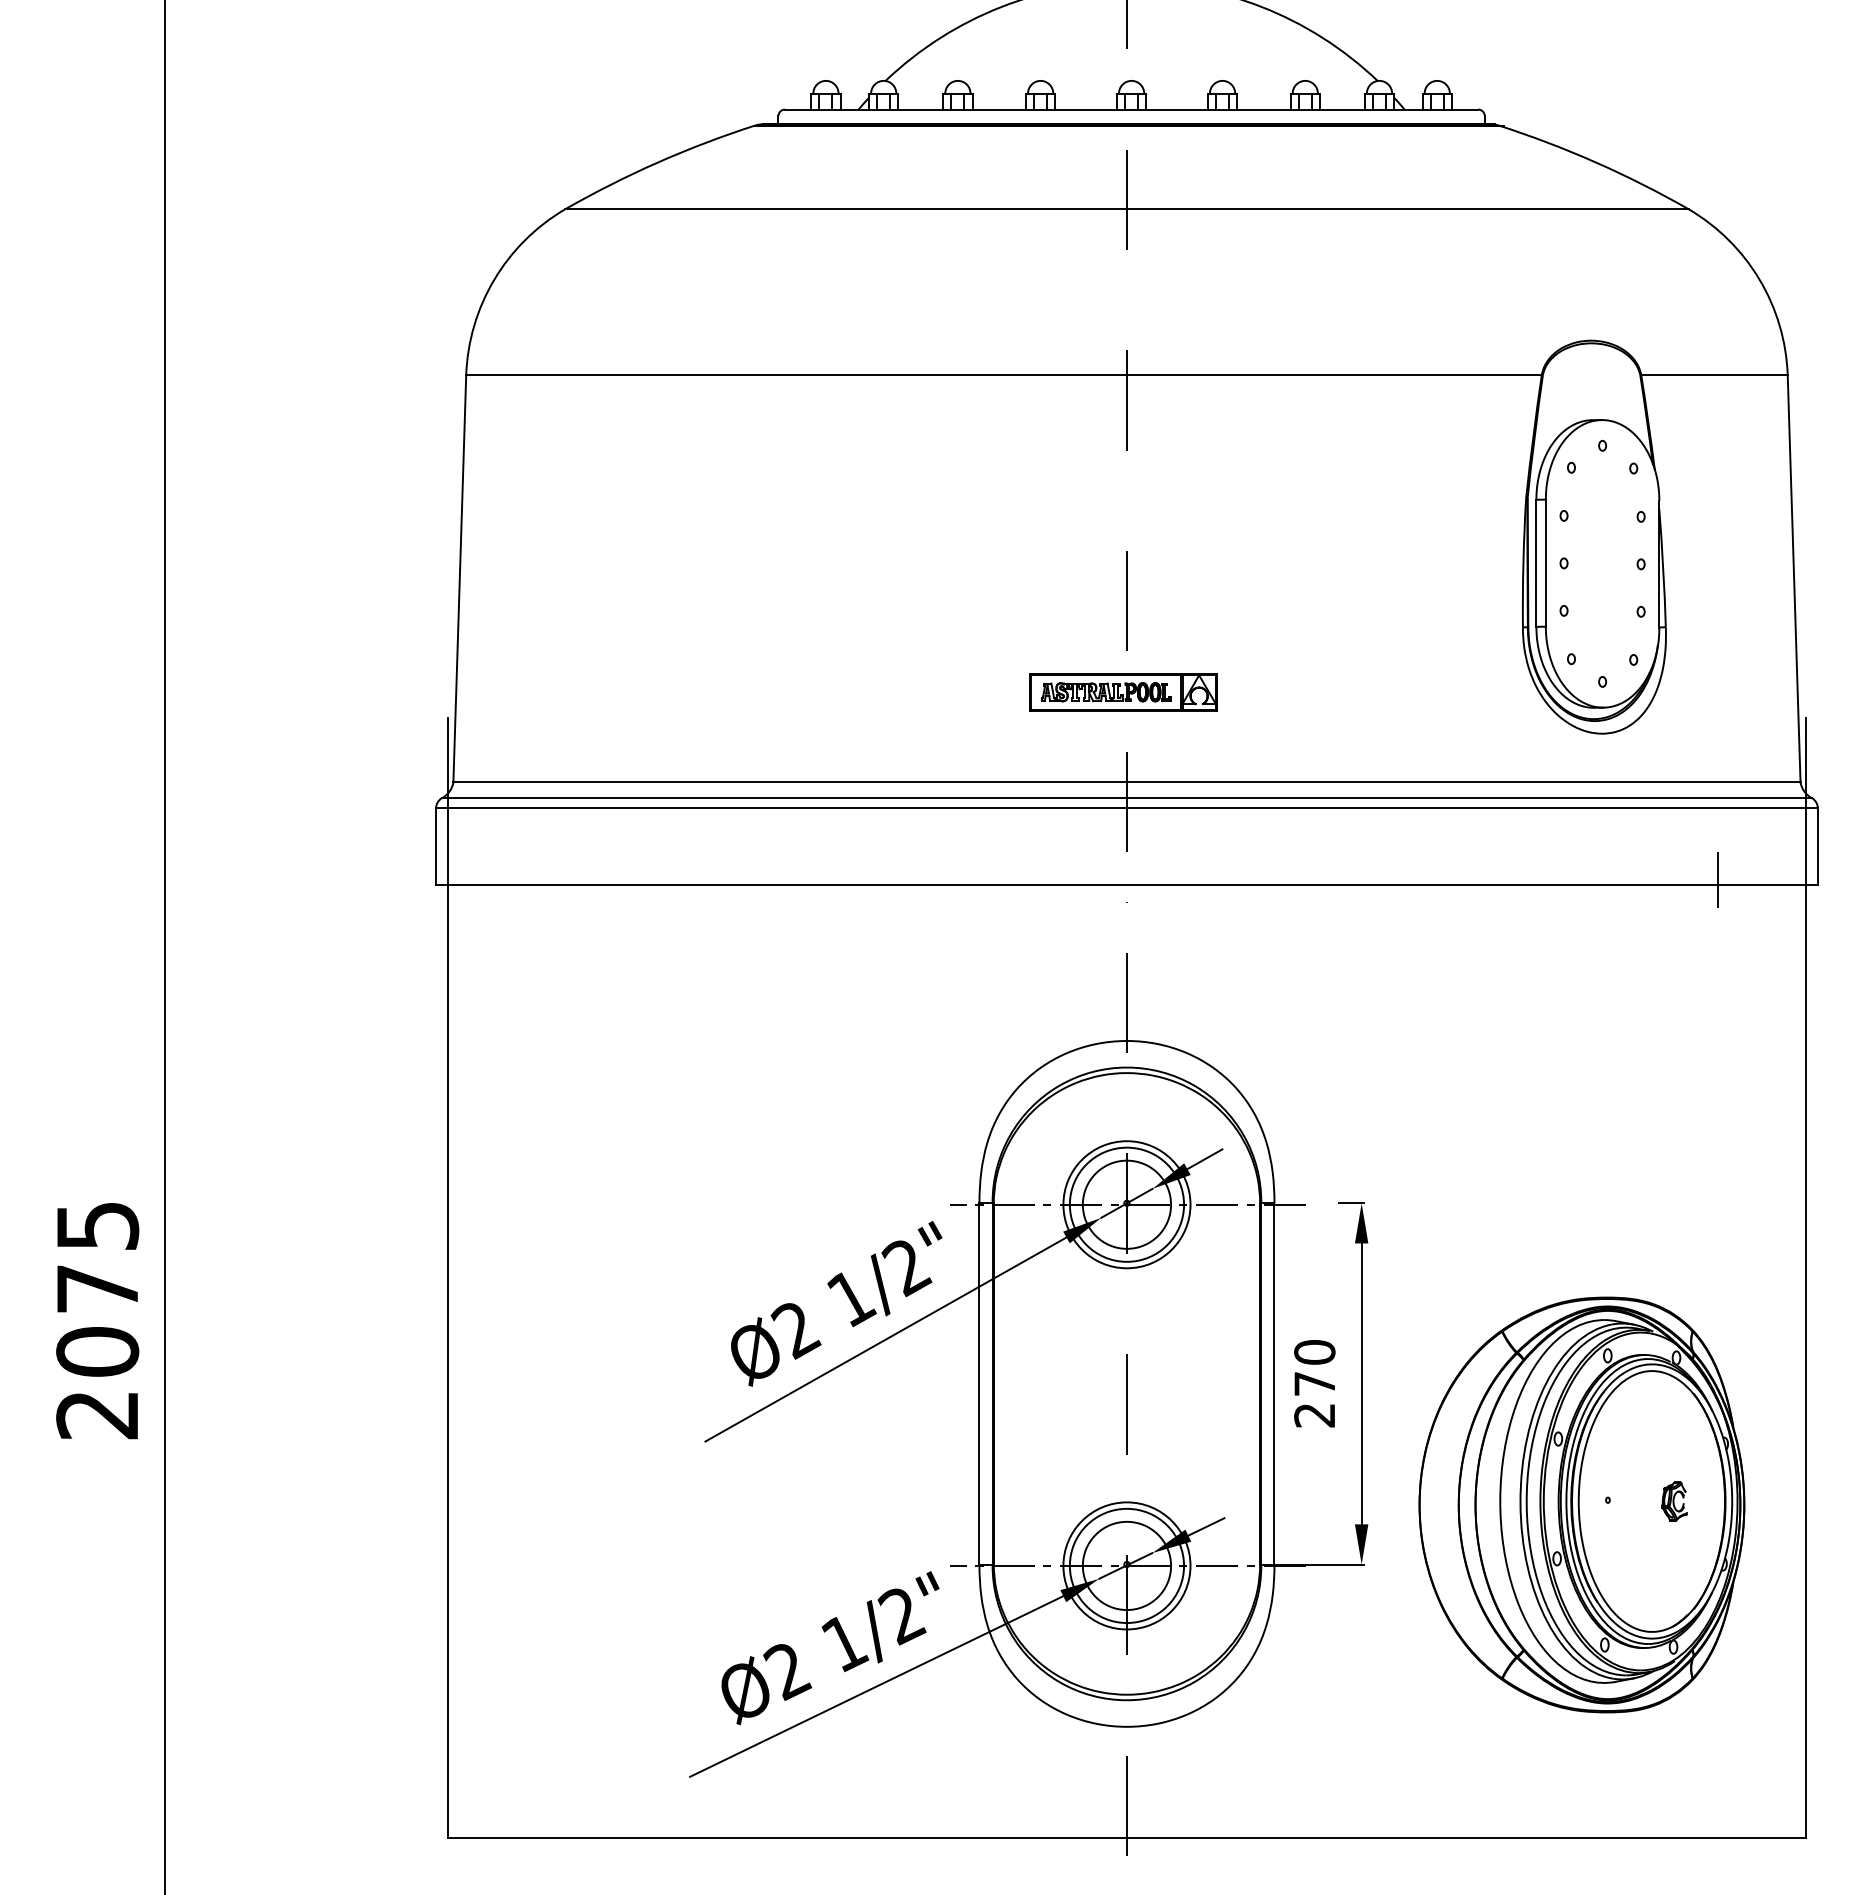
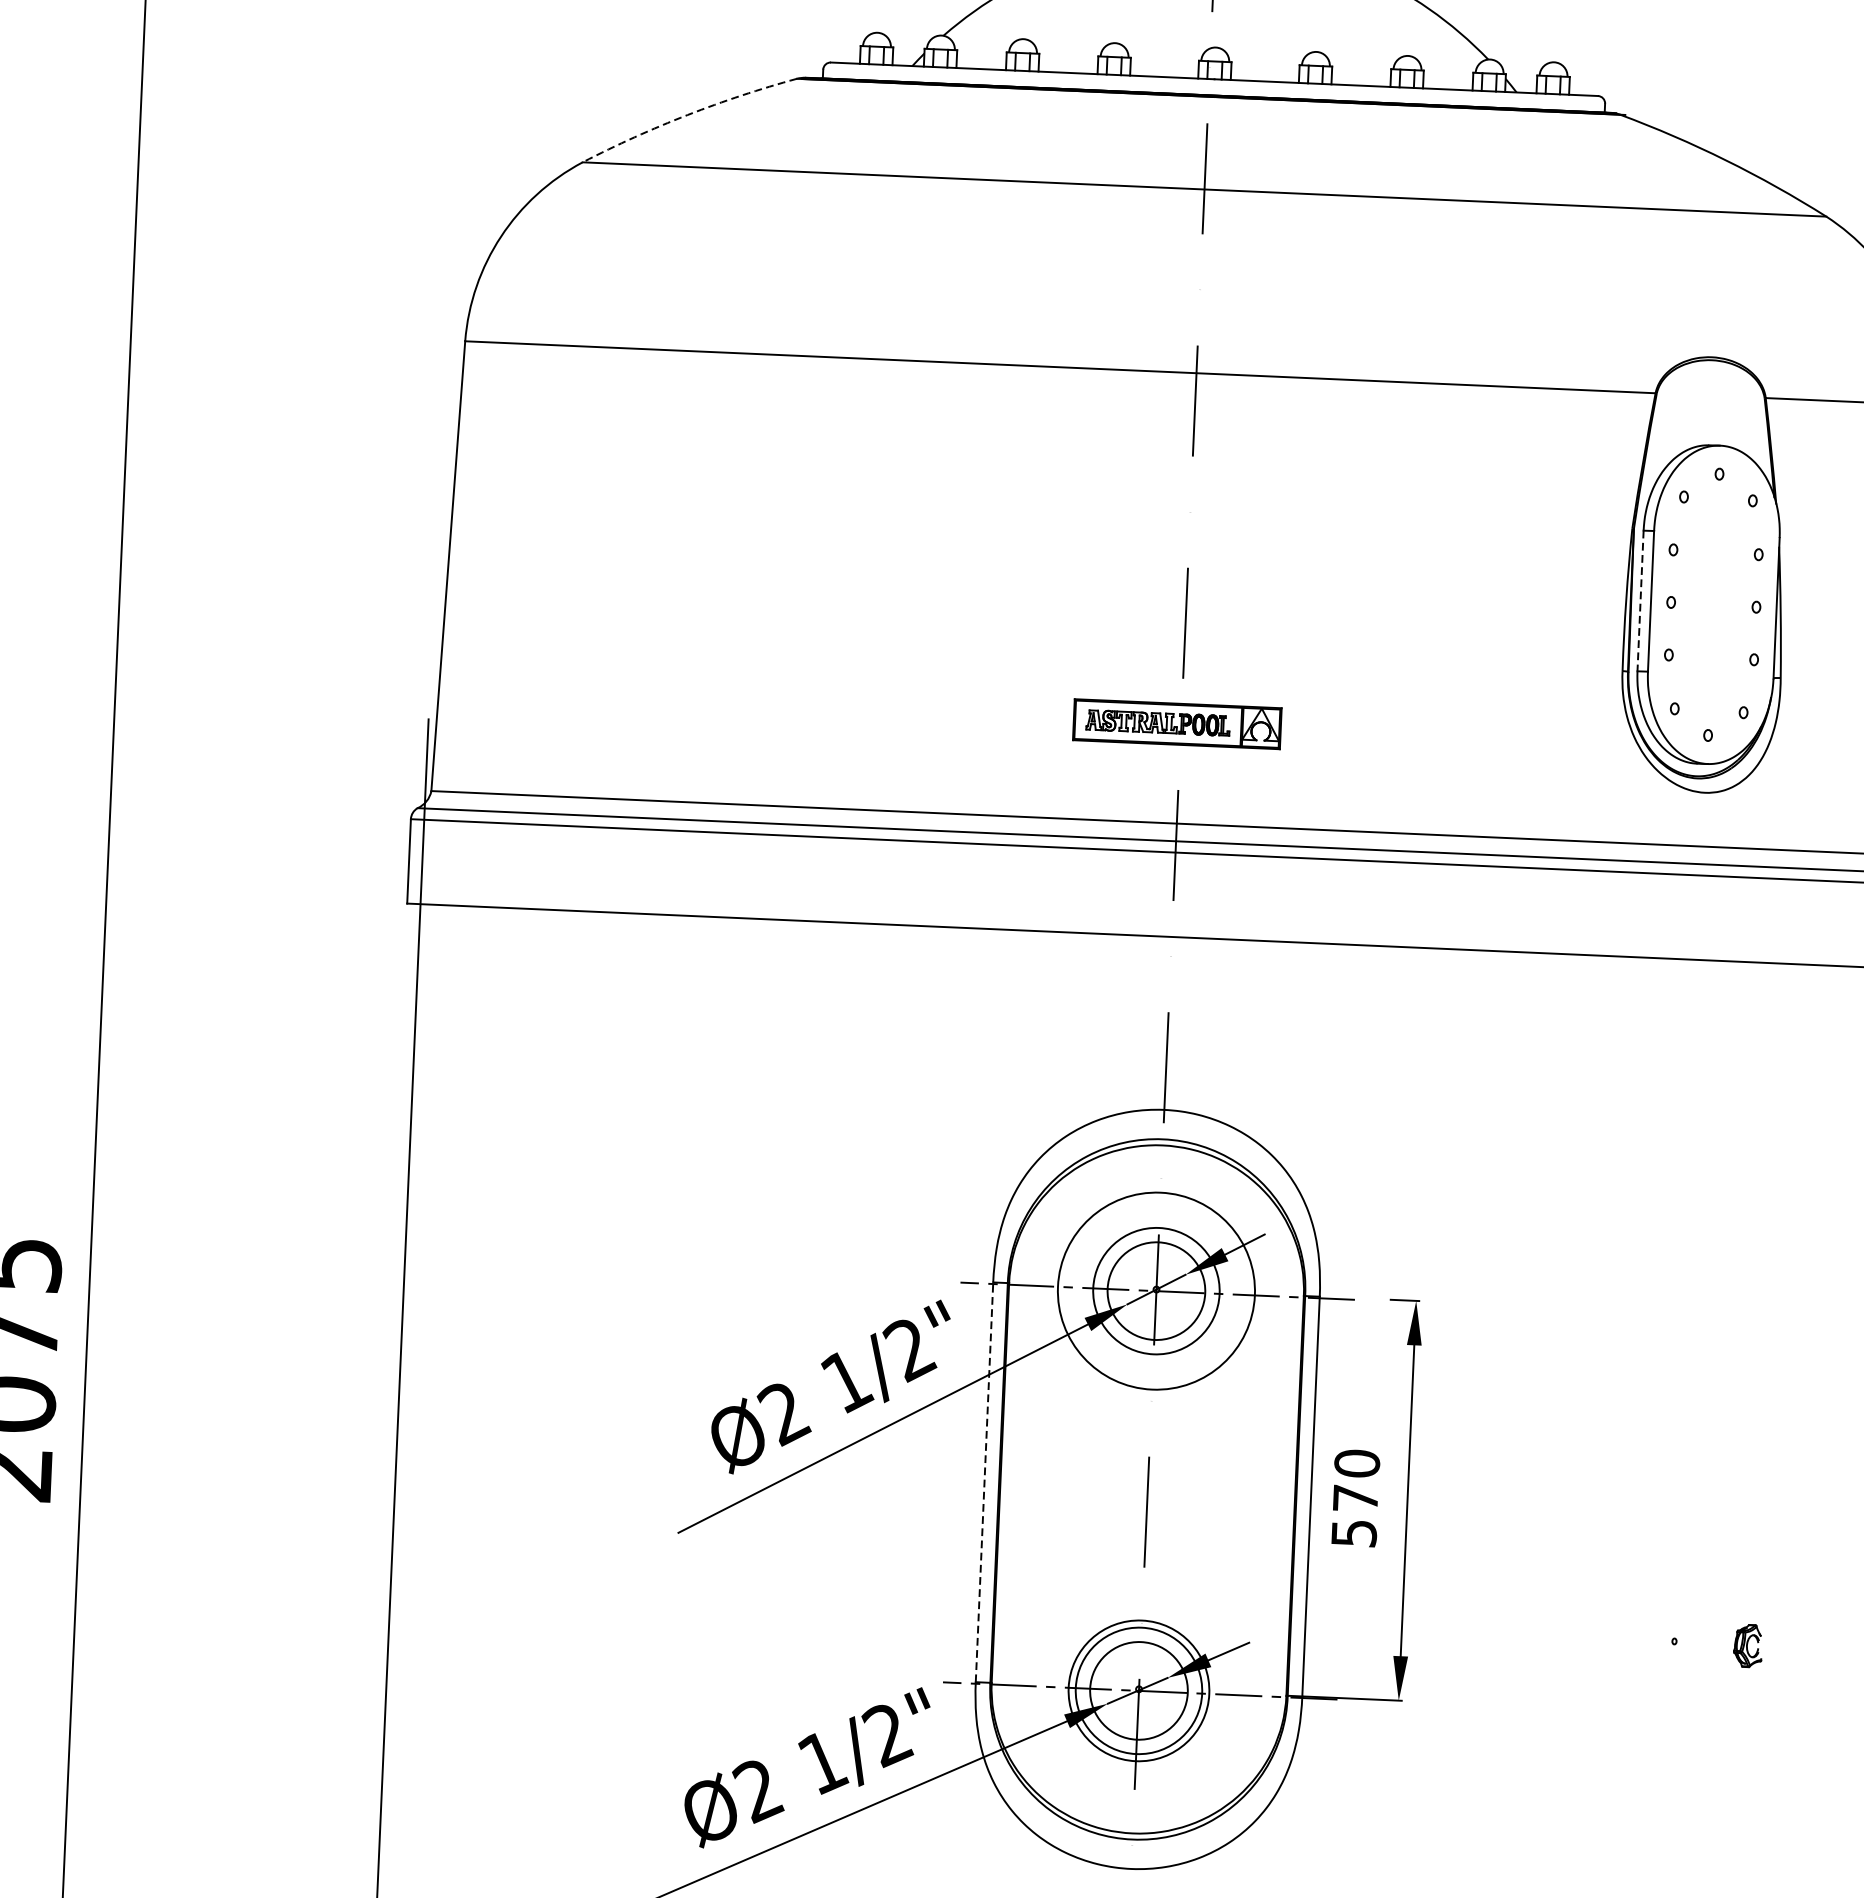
arc: (657, 162) -> (687, 114), solid -> dashed
line: (1536, 563) -> (1640, 601), solid -> dashed
line: (1717, 879) -> (1825, 959), removed
circle: (1126, 1204) -> (1155, 1290), size x1.4
line: (979, 1383) -> (984, 1481), solid -> dashed
text: (1314, 1415) -> (1353, 1533), 270 -> 570
part: (1581, 1504) -> (1645, 1644), removed

